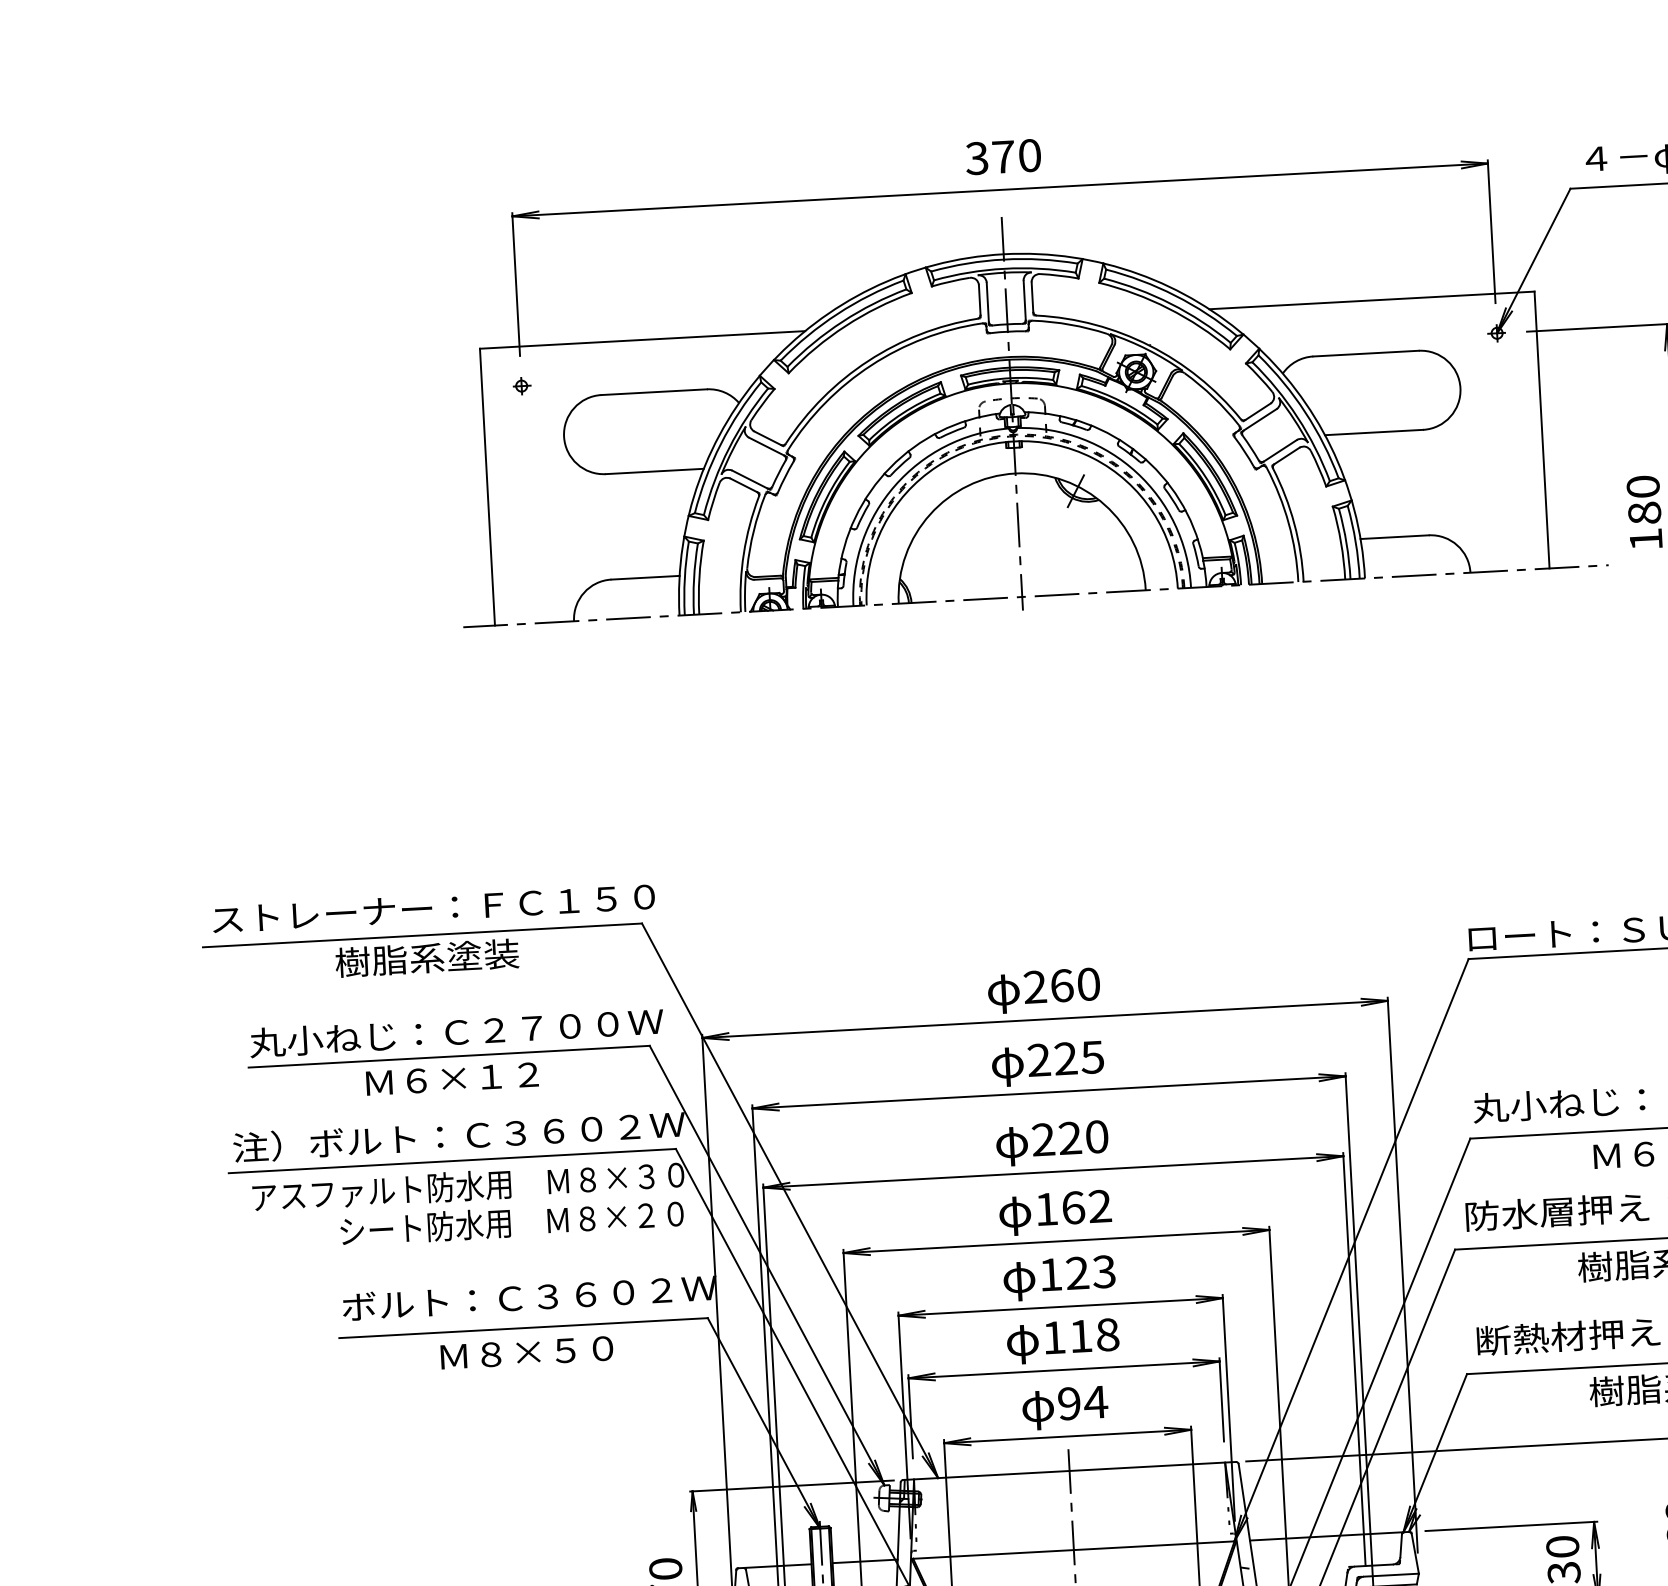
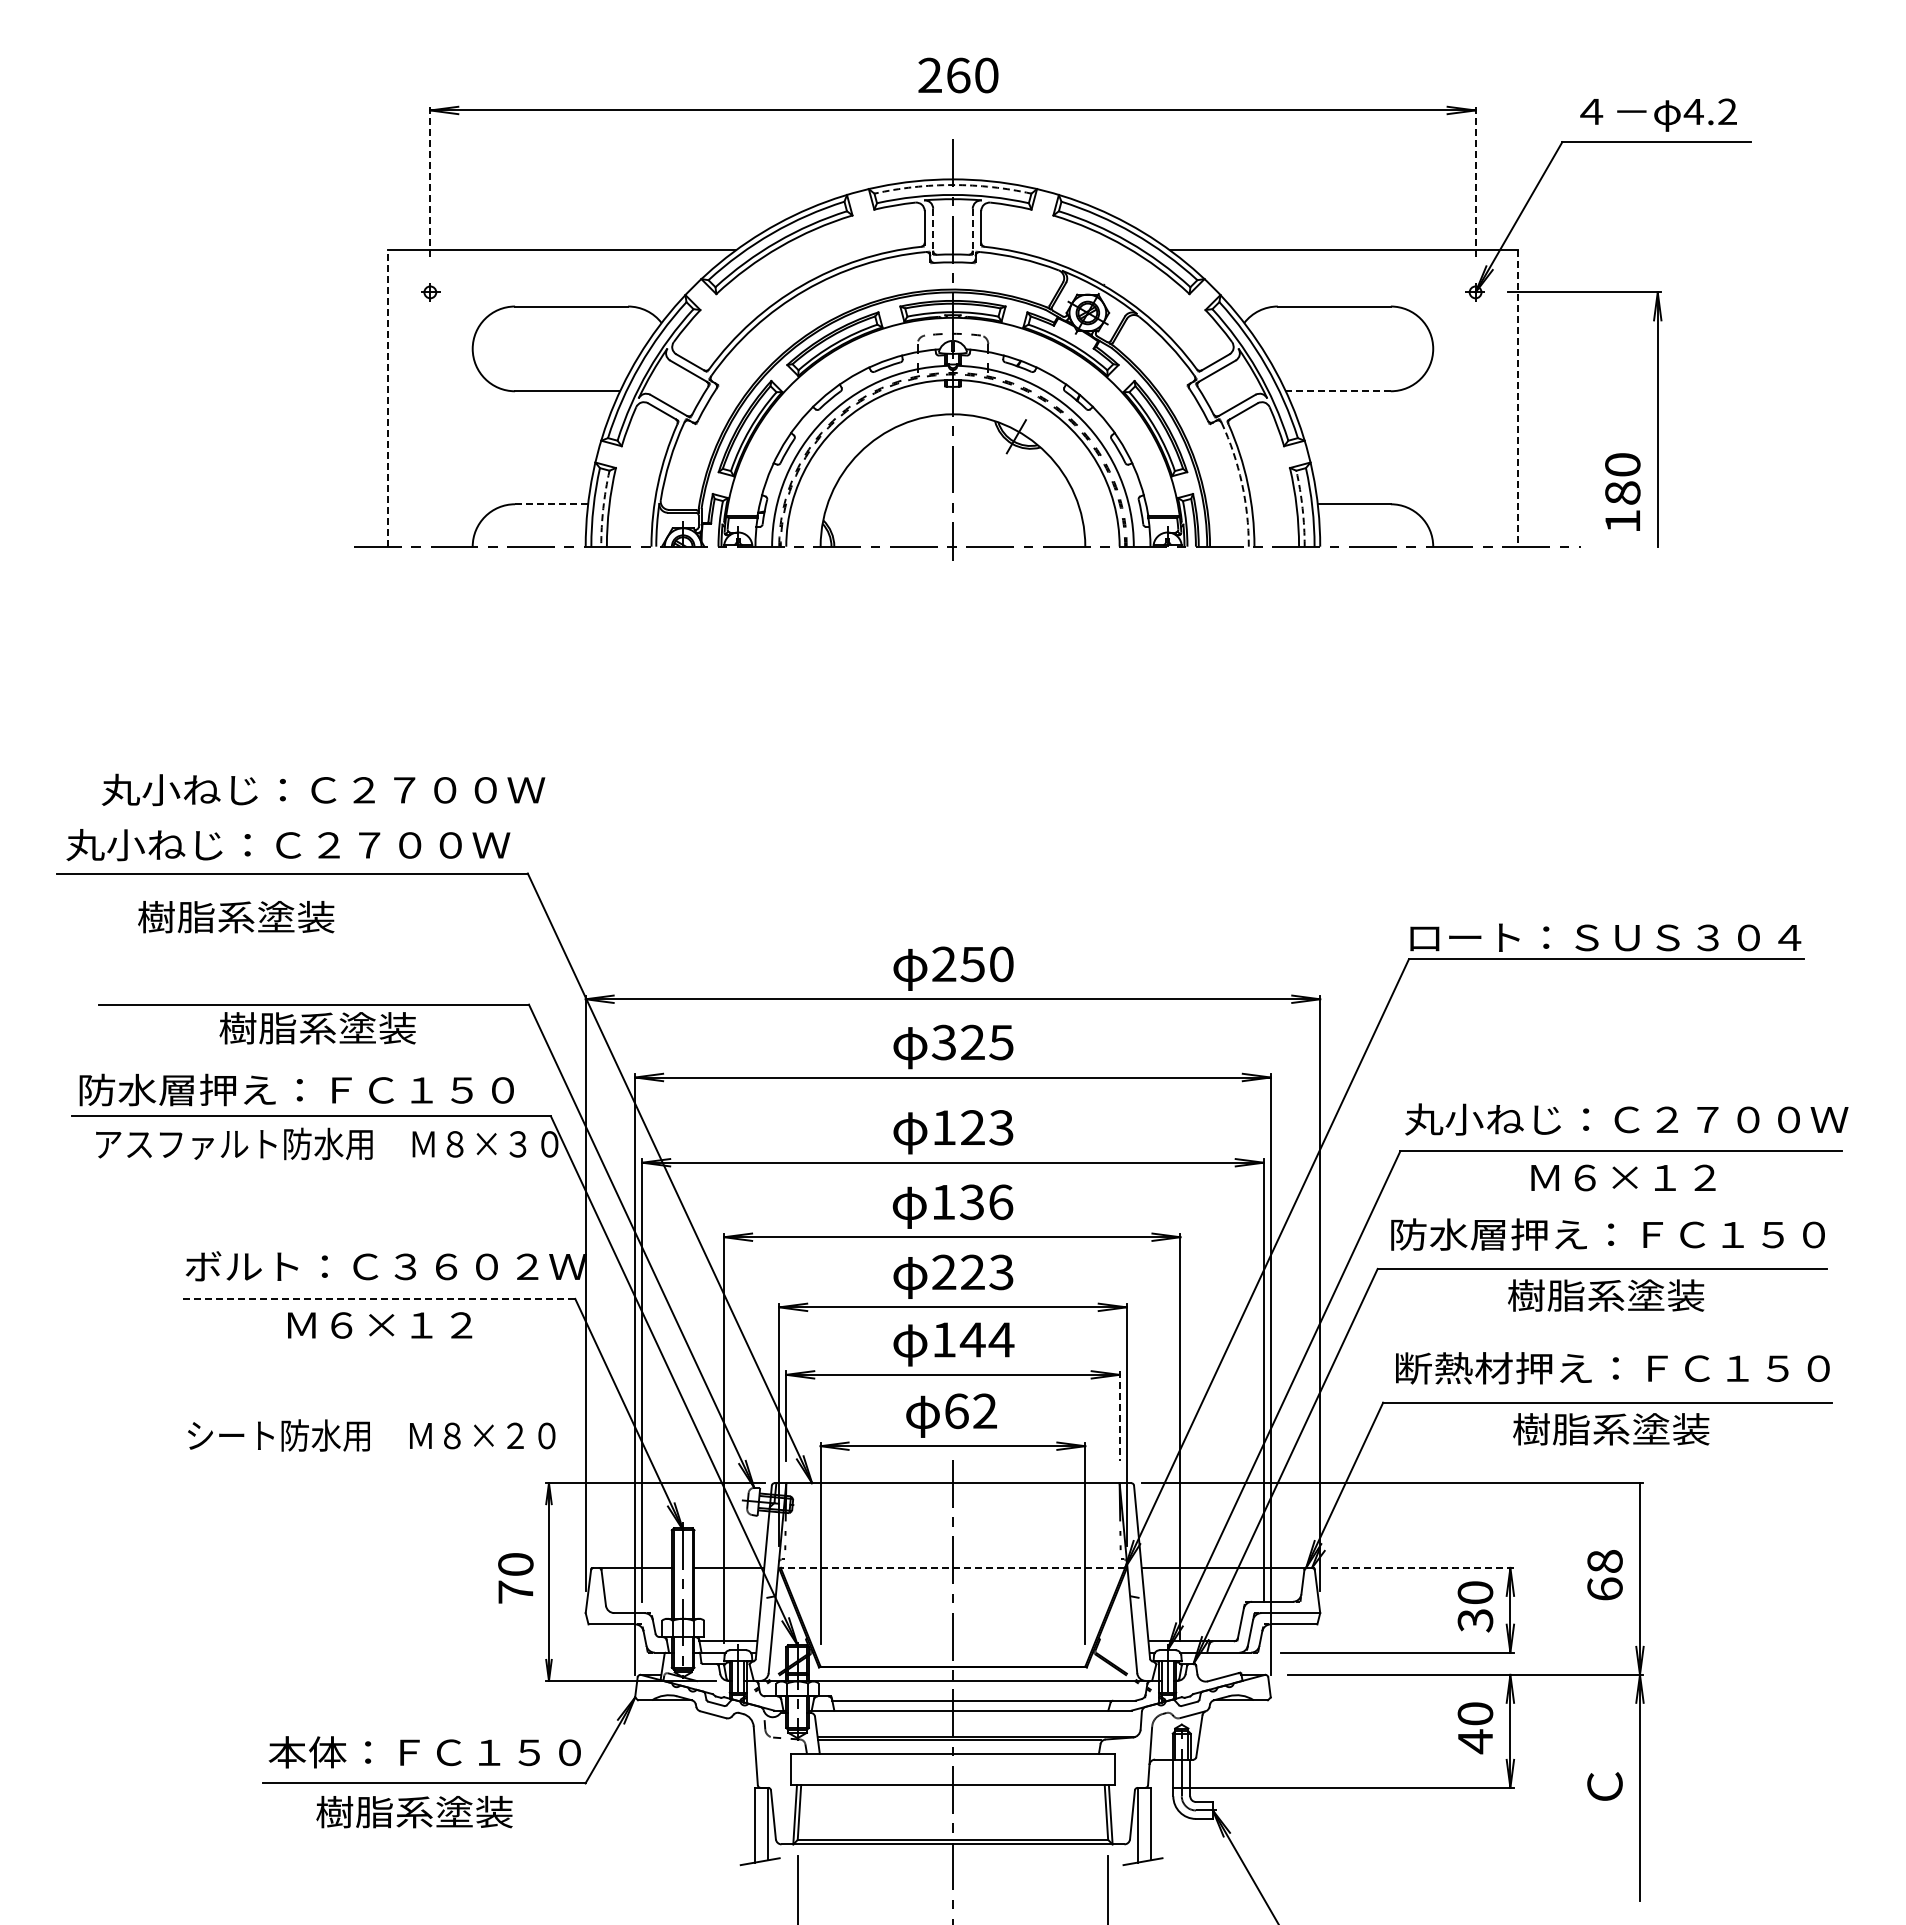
text: (990, 157) -> (944, 75), 370 -> 260
line: (1491, 232) -> (1475, 184), solid -> dashed
arc: (1003, 259) -> (952, 185), solid -> dashed
line: (516, 285) -> (430, 184), solid -> dashed
line: (1024, 300) -> (972, 229), solid -> dashed
line: (988, 302) -> (933, 229), solid -> dashed
line: (1541, 430) -> (1517, 398), solid -> dashed
line: (1374, 432) -> (1338, 391), solid -> dashed
line: (487, 486) -> (387, 397), solid -> dashed
arc: (1288, 523) -> (1241, 483), solid -> dashed
arc: (1346, 543) -> (1302, 508), solid -> dashed
line: (645, 577) -> (551, 504), solid -> dashed
arc: (694, 579) -> (603, 508), solid -> dashed
text: (432, 908) -> (304, 845), ストレーナー：ＦＣ１５０ -> 丸小ねじ：Ｃ２７００Ｗ
text: (427, 958) -> (236, 917), moved
text: (1061, 985) -> (972, 964), 260 -> 250
text: (456, 1031) -> (323, 789), moved
text: (1038, 1060) -> (943, 1042), 225 -> 325
text: (453, 1078) -> (317, 1028), Ｍ６×１２ -> 樹脂系塗装
text: (459, 1135) -> (320, 1089), 注）ボルト：Ｃ３６０２Ｗ -> 防水層押え：ＦＣ１５０
text: (1069, 1138) -> (972, 1127), 220 -> 123
text: (1086, 1207) -> (986, 1202), 162 -> 136
text: (511, 1222) -> (371, 1435), moved
text: (1050, 1273) -> (944, 1271), 123 -> 223
line: (523, 1327) -> (377, 1298), solid -> dashed
text: (1093, 1335) -> (986, 1339), 118 -> 144
text: (546, 1351) -> (401, 1325), Ｍ８×５０ -> Ｍ６×１２
line: (1221, 1400) -> (1119, 1416), solid -> dashed
text: (1082, 1403) -> (970, 1411), 94 -> 62
line: (1511, 1526) -> (1421, 1567), solid -> dashed
line: (1073, 1549) -> (952, 1567), solid -> dashed

